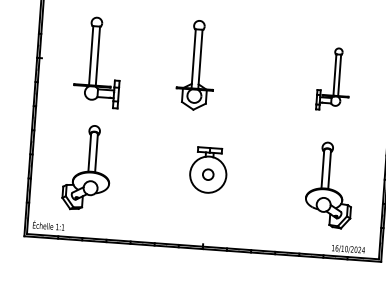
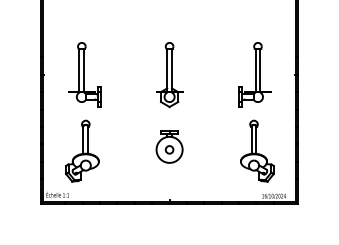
part: (196, 66) -> (169, 75), moved
part: (333, 78) -> (254, 74), size x1.43

